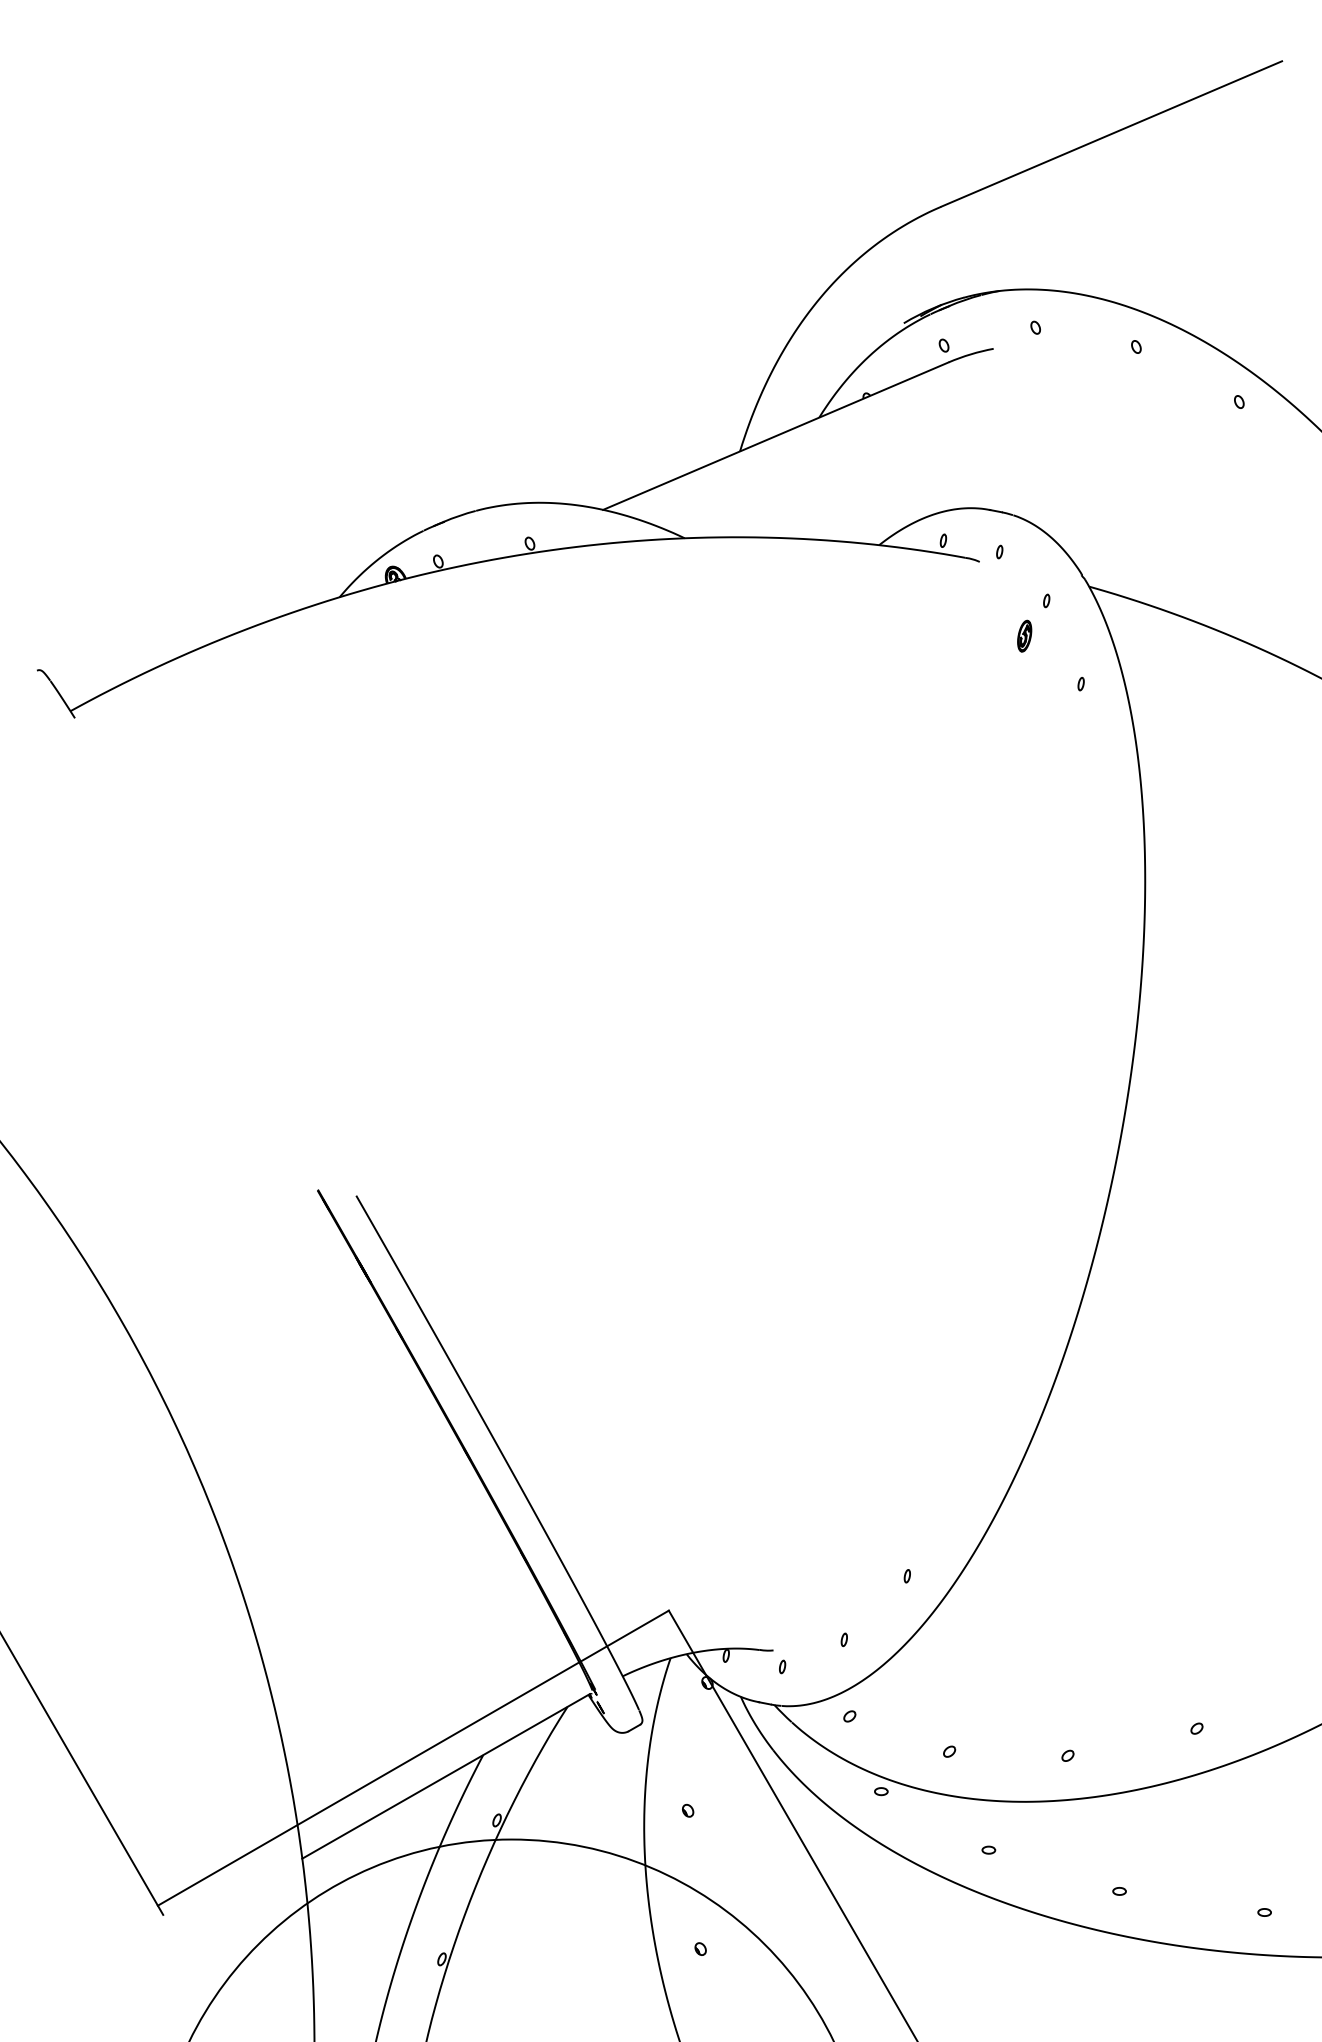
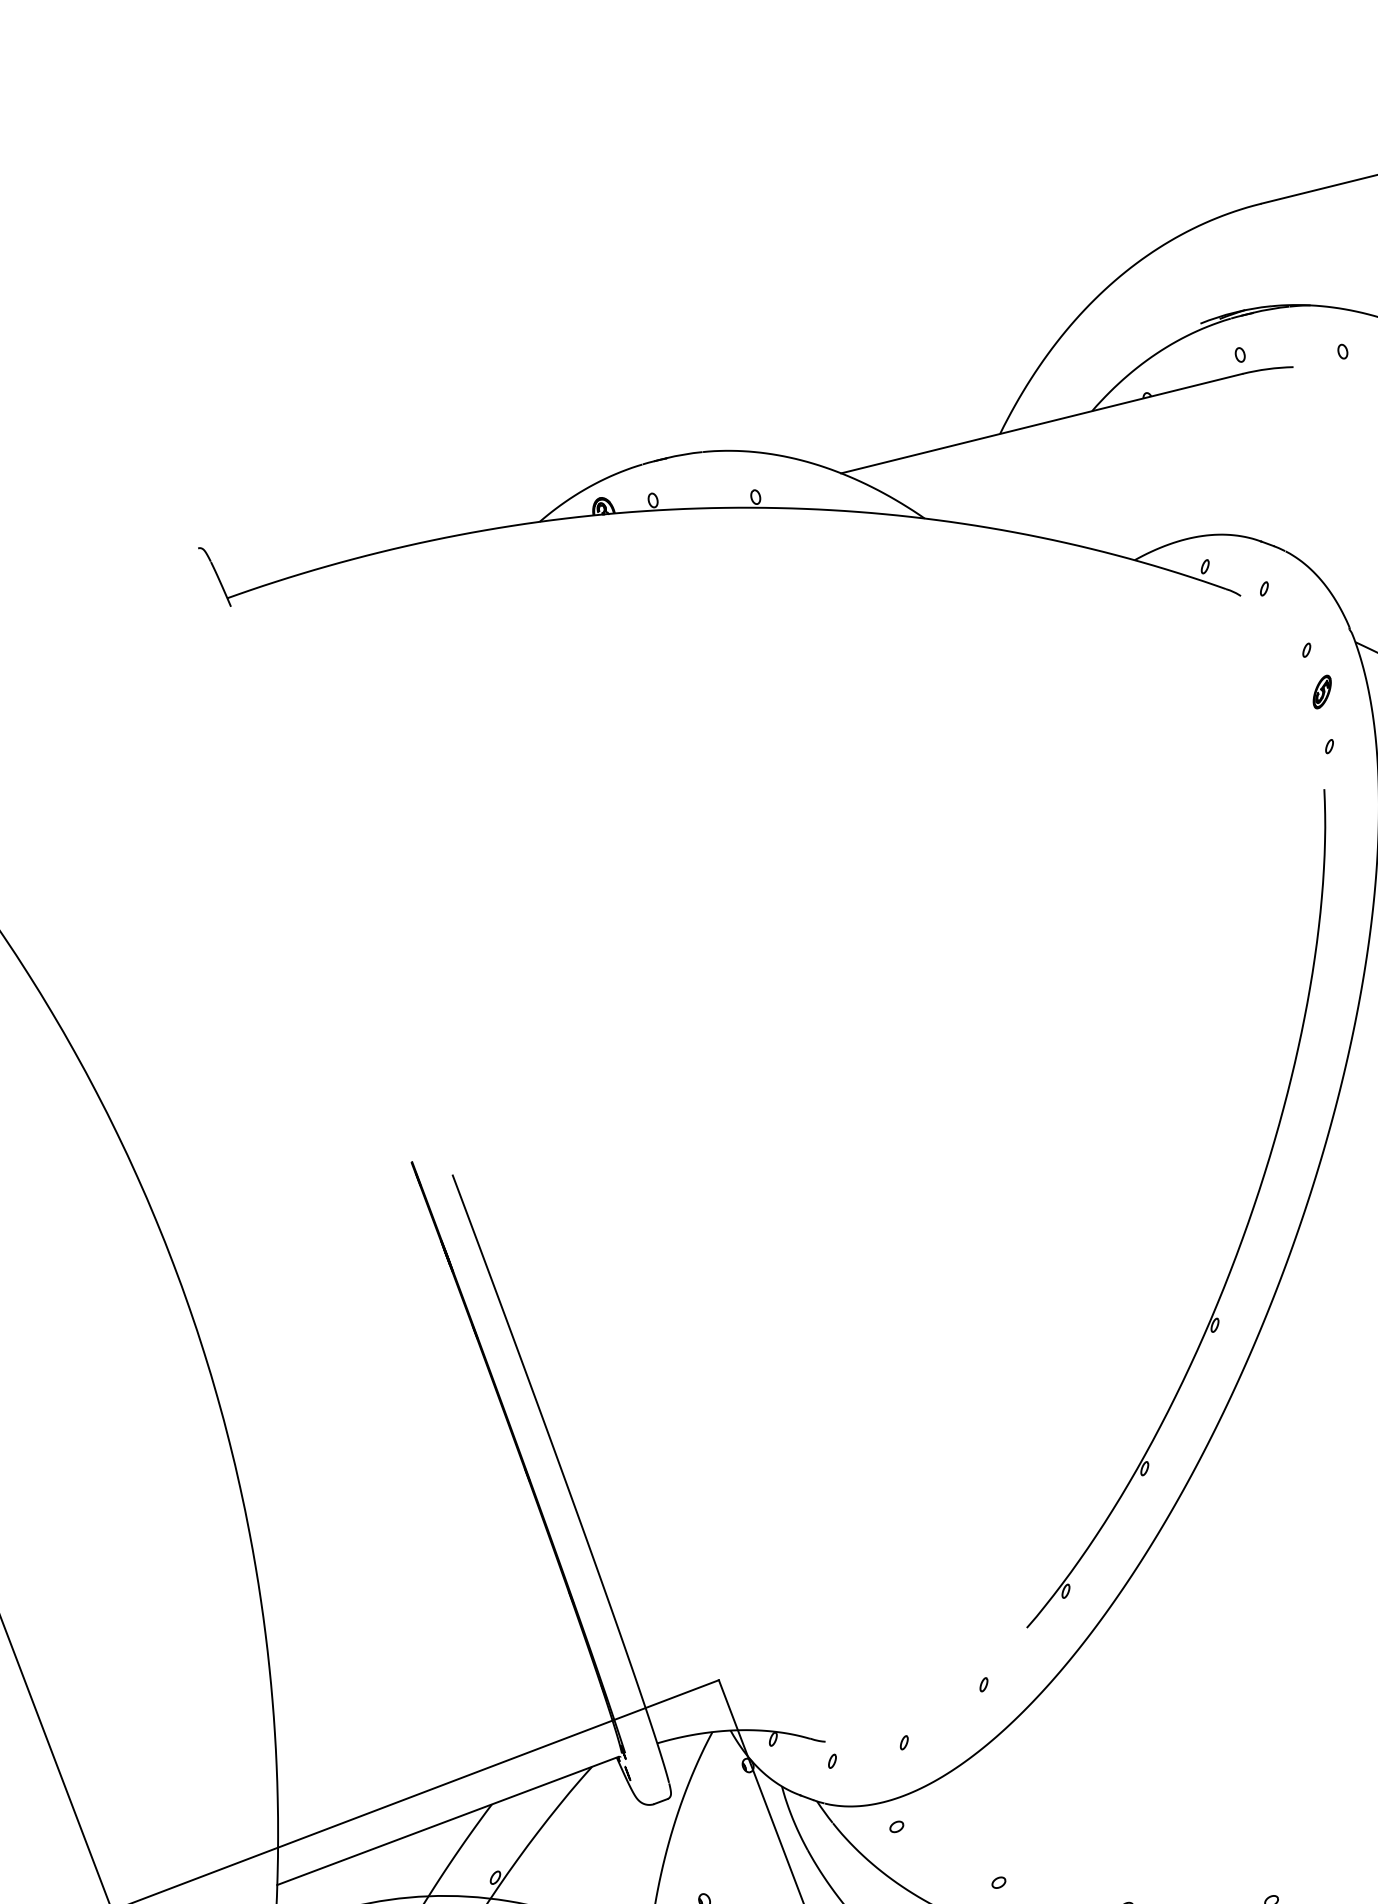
part: (1024, 635) -> (1322, 691), moved
part: (1074, 1132) -> (1243, 1232), added

